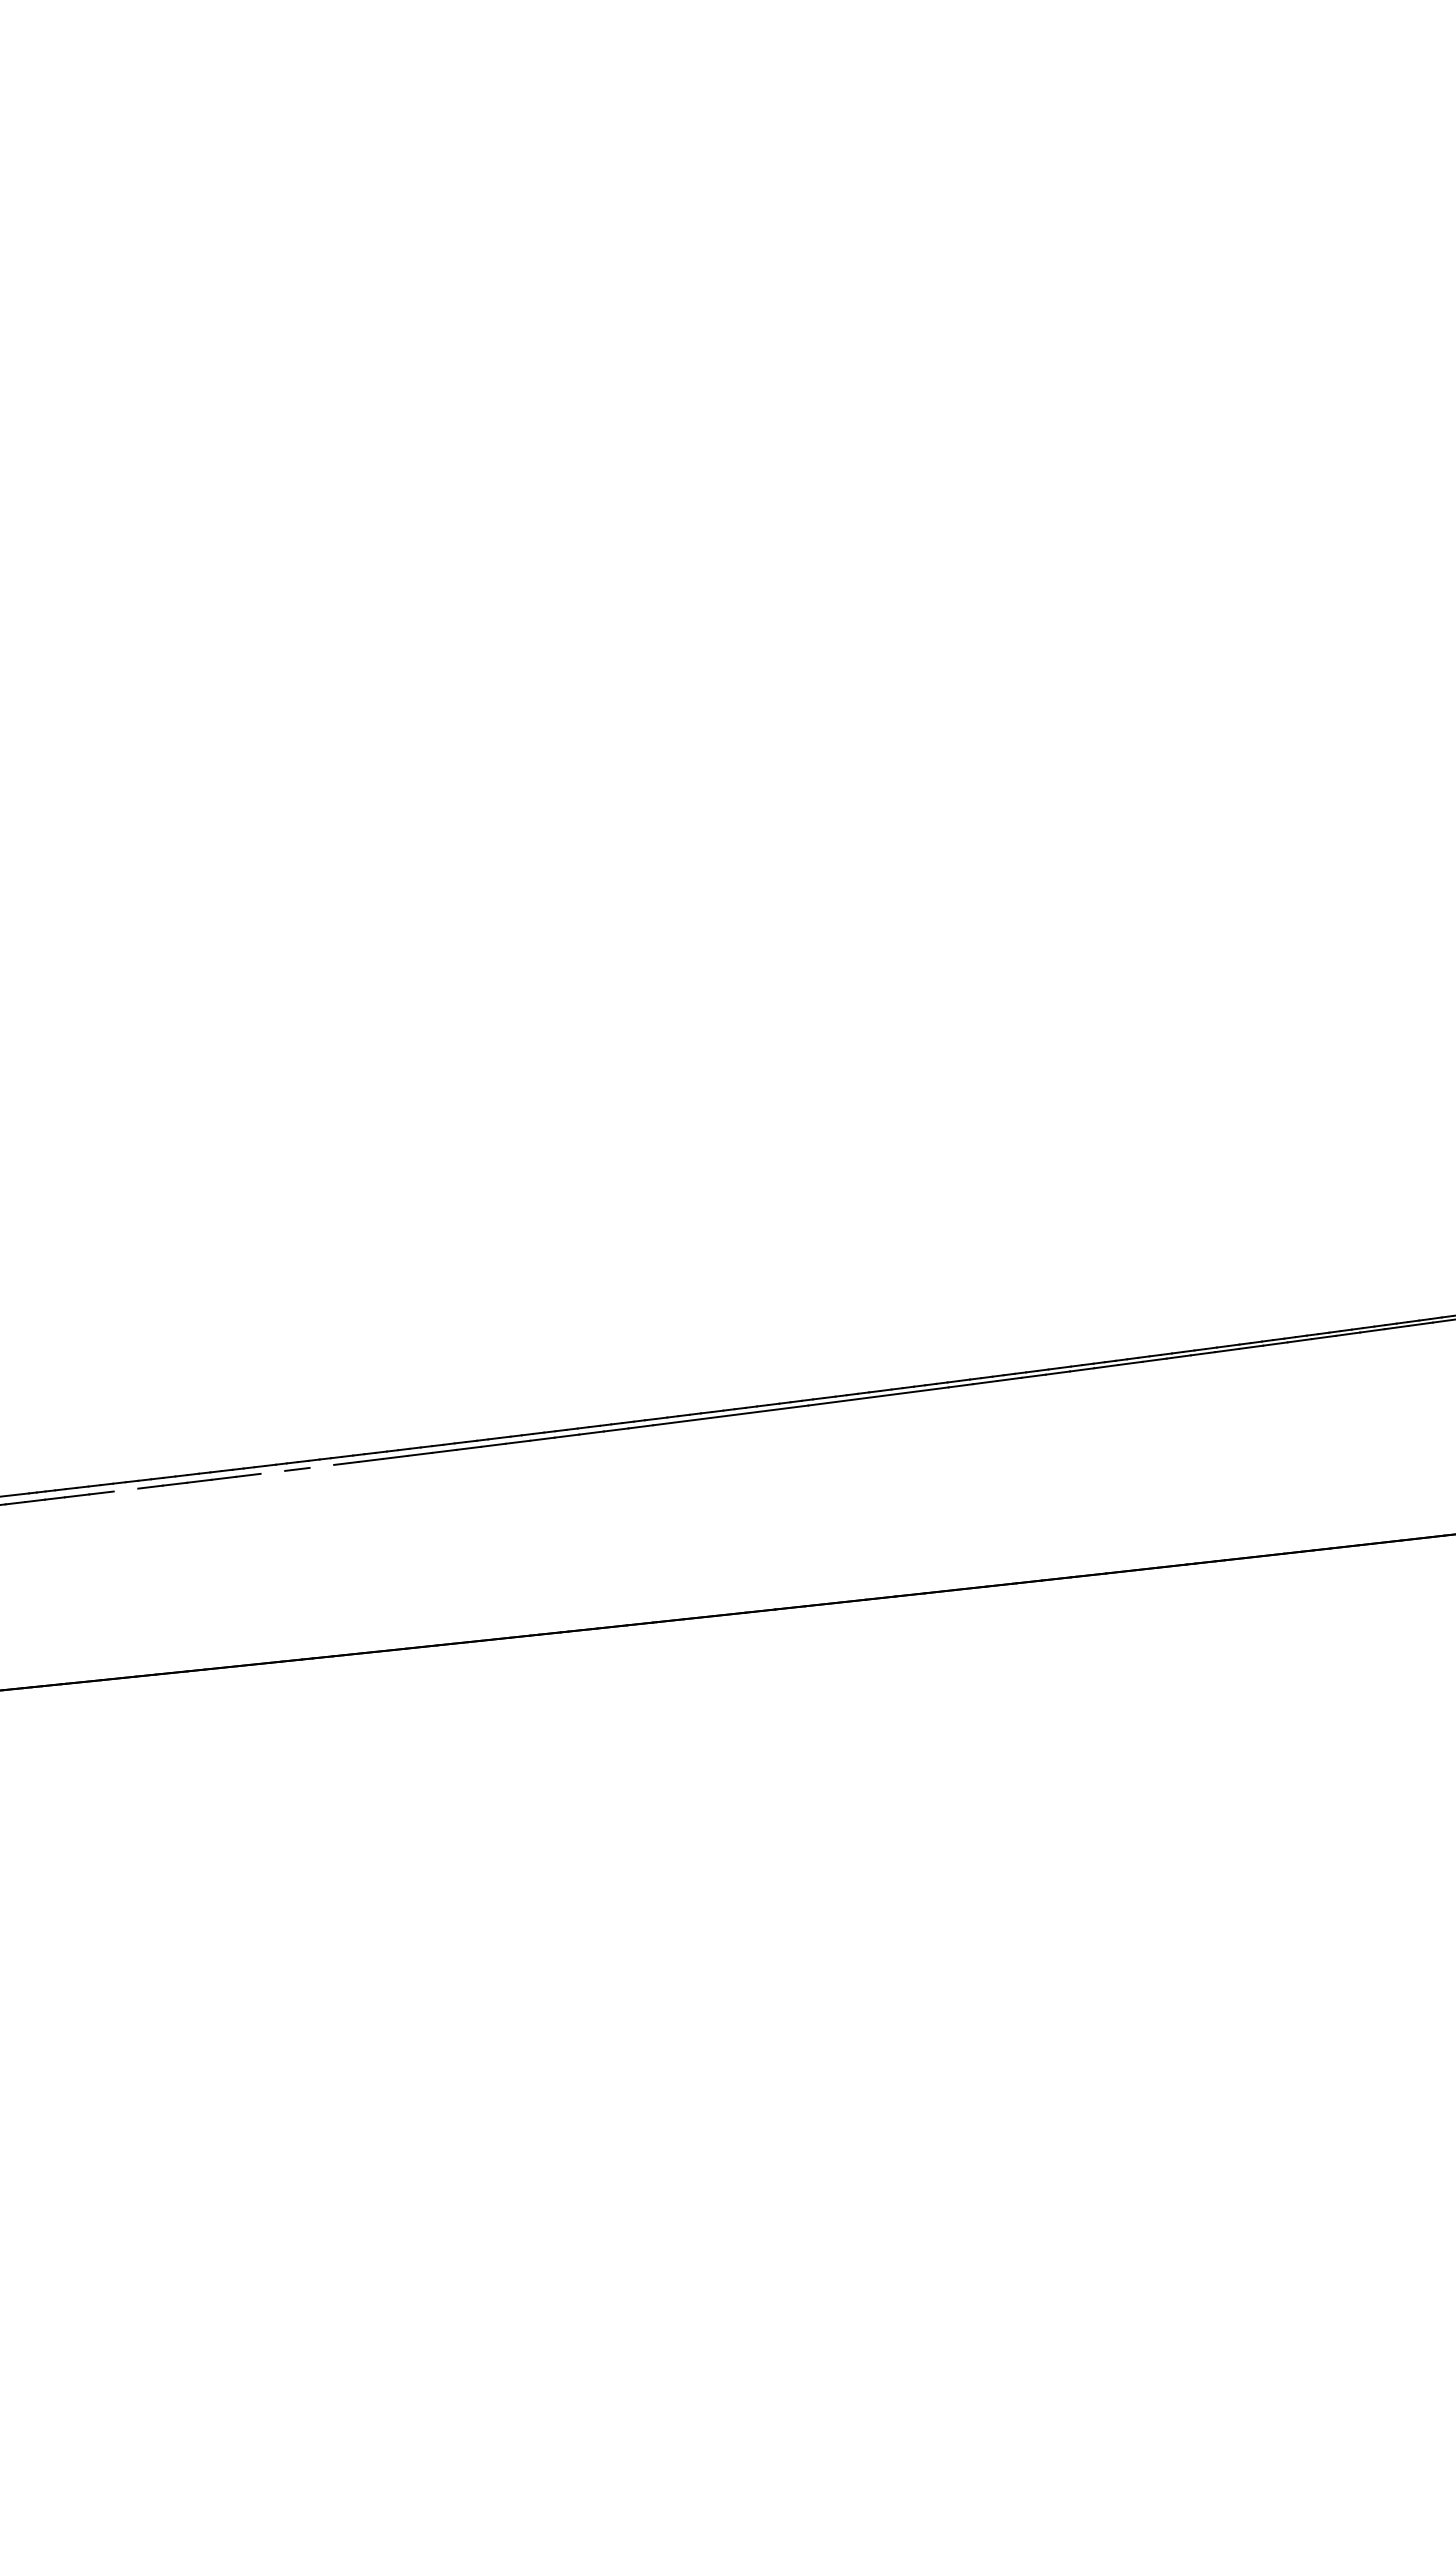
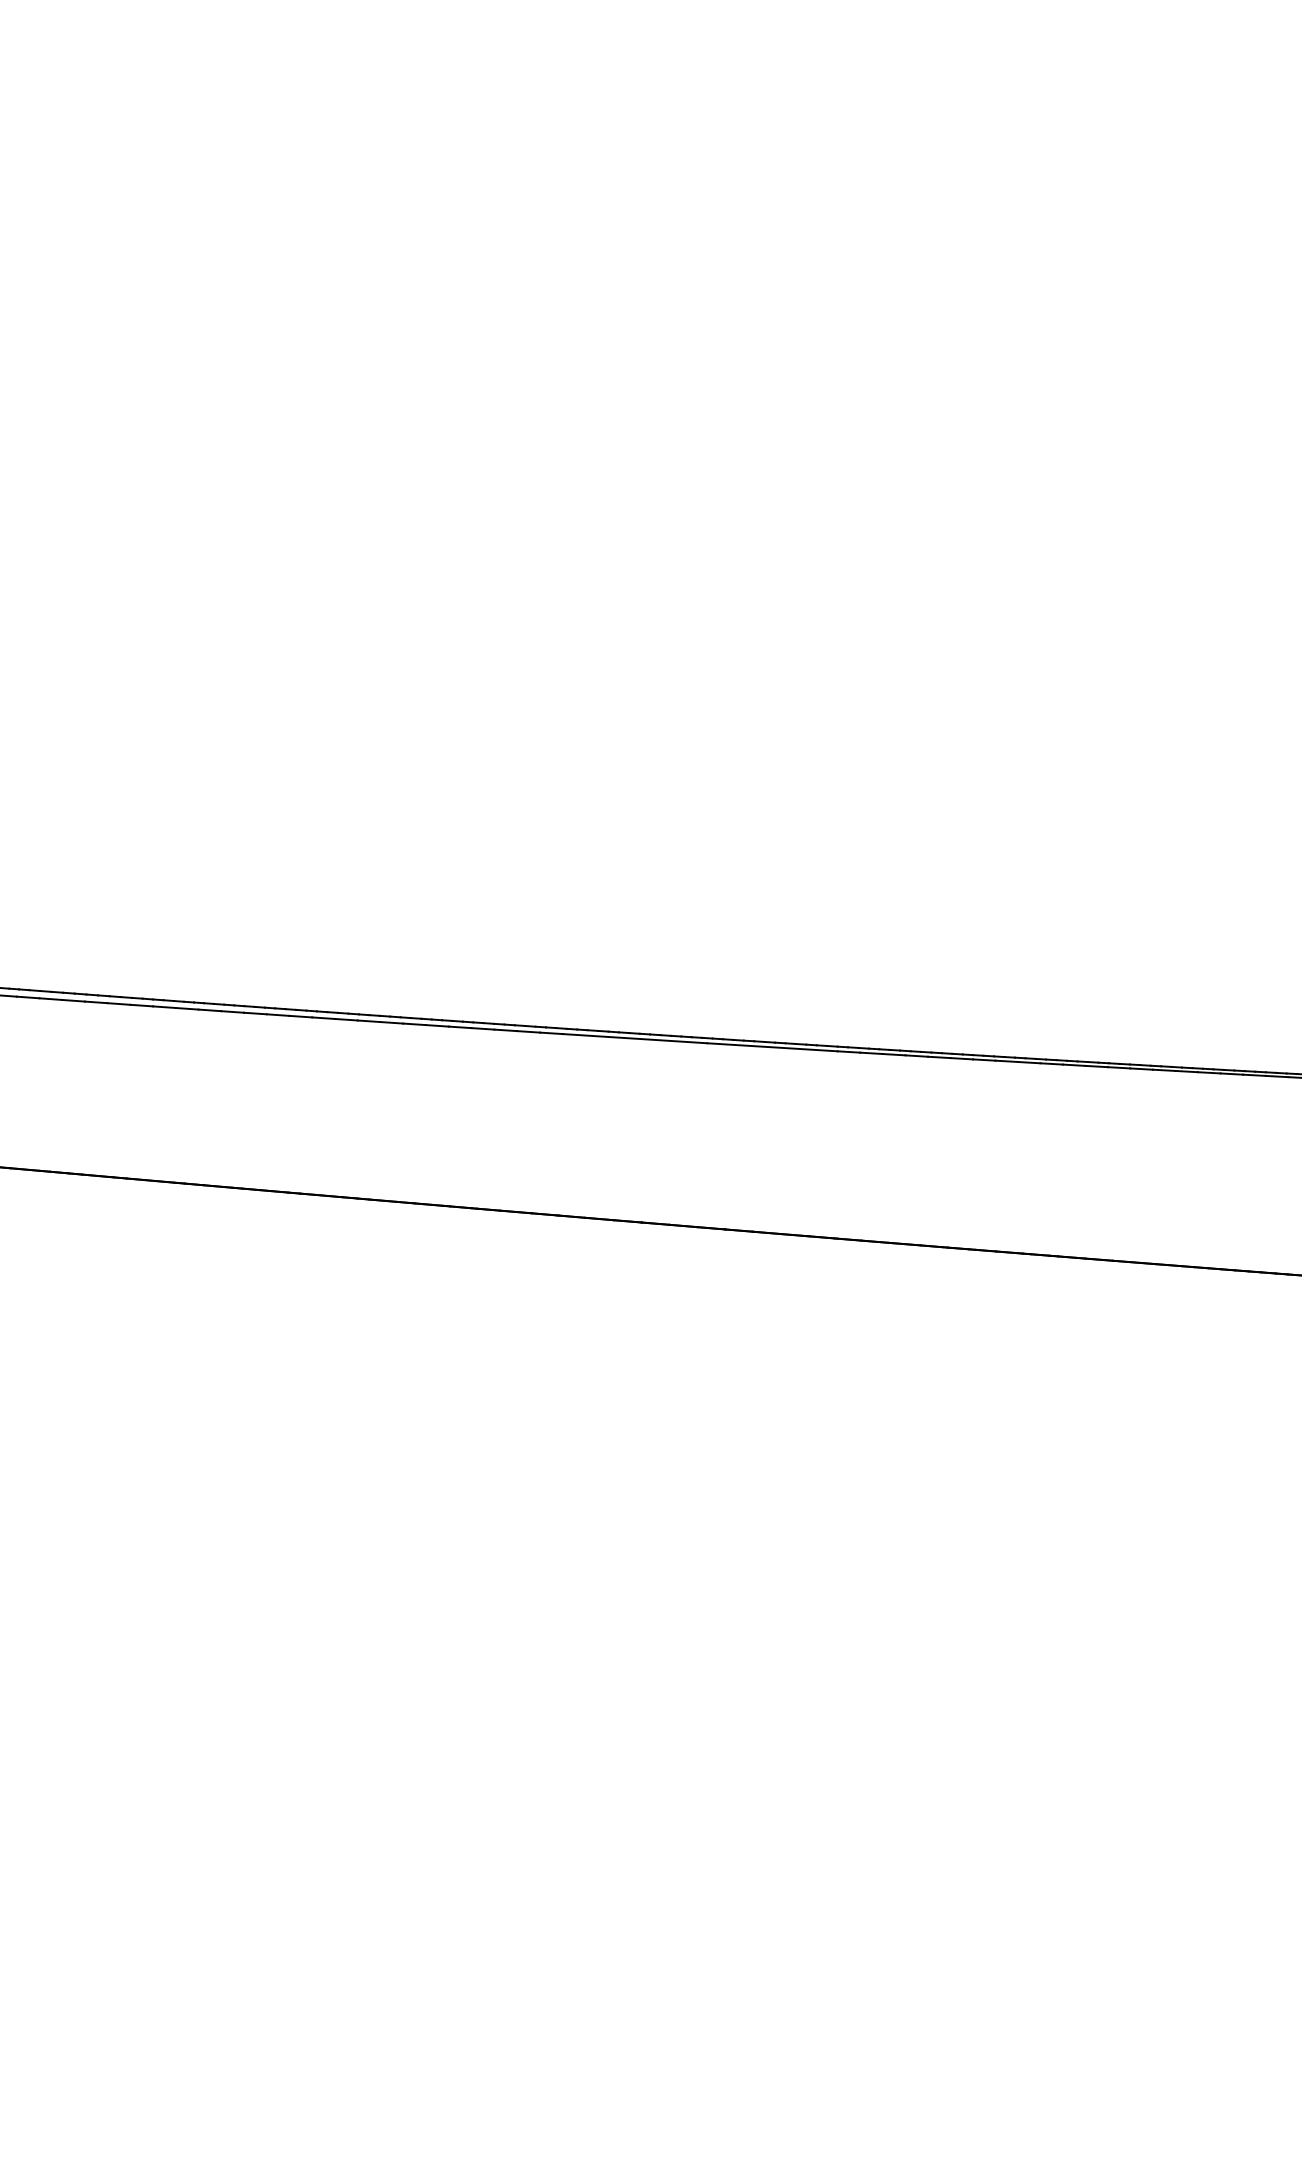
line: (321, 1465) -> (255, 1012), added
line: (272, 1471) -> (209, 1009), added
line: (125, 1489) -> (73, 1000), added

